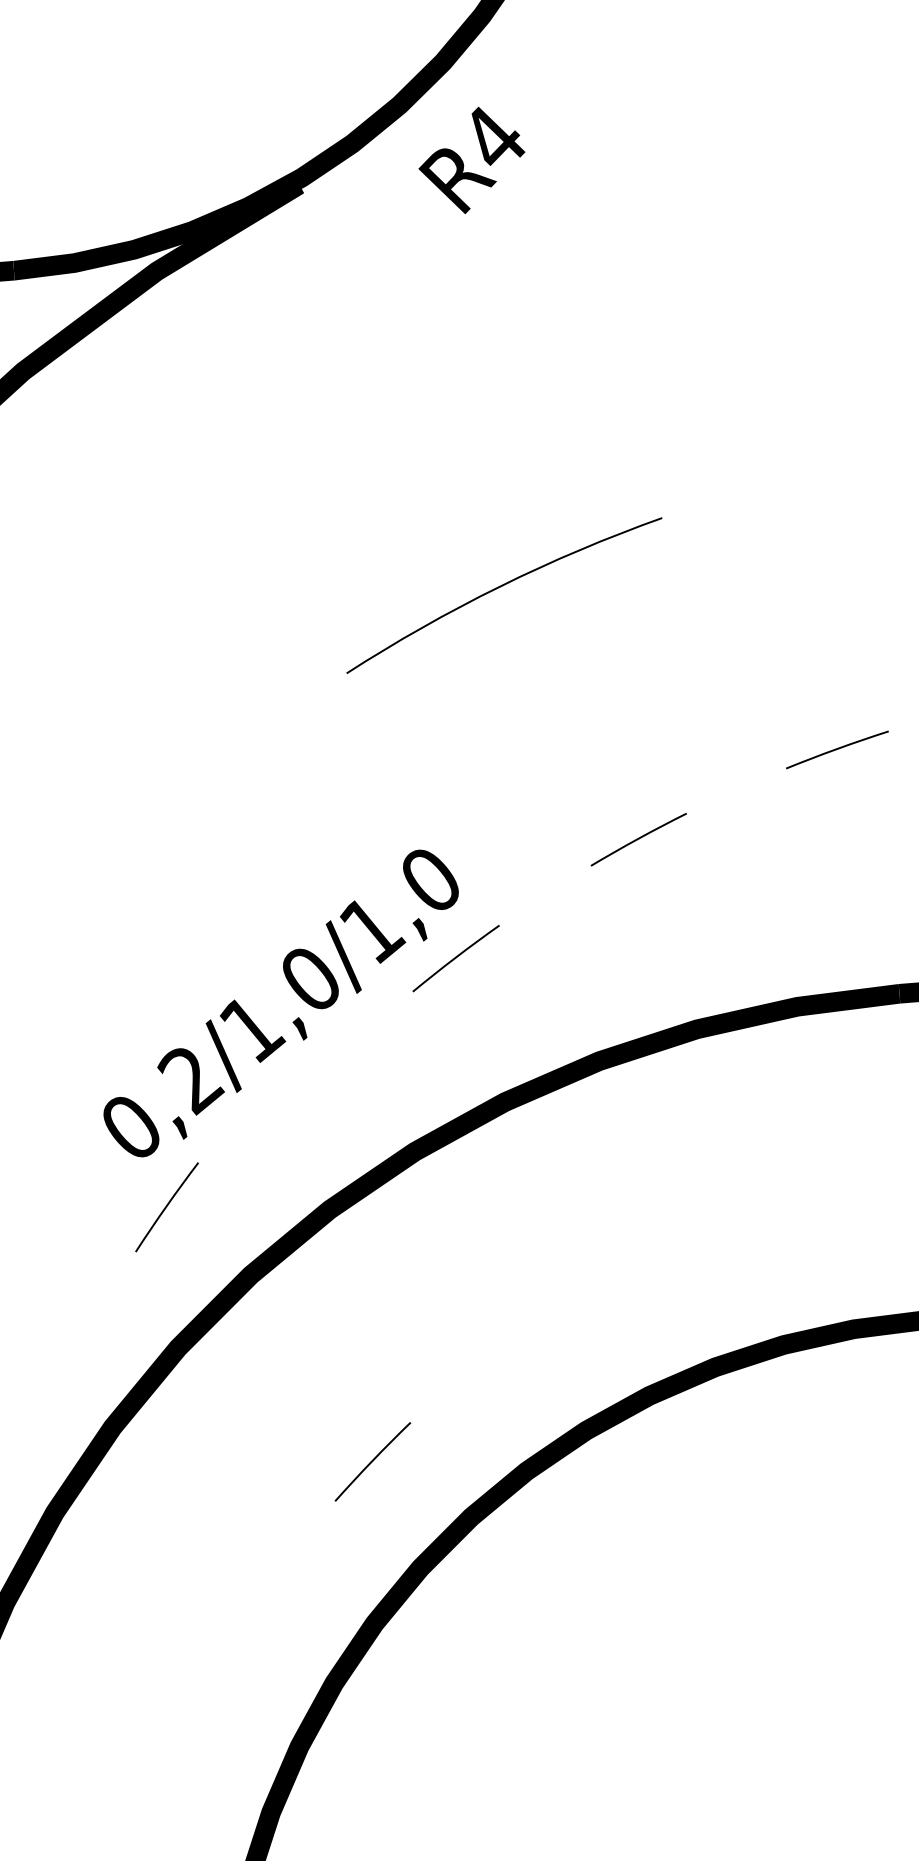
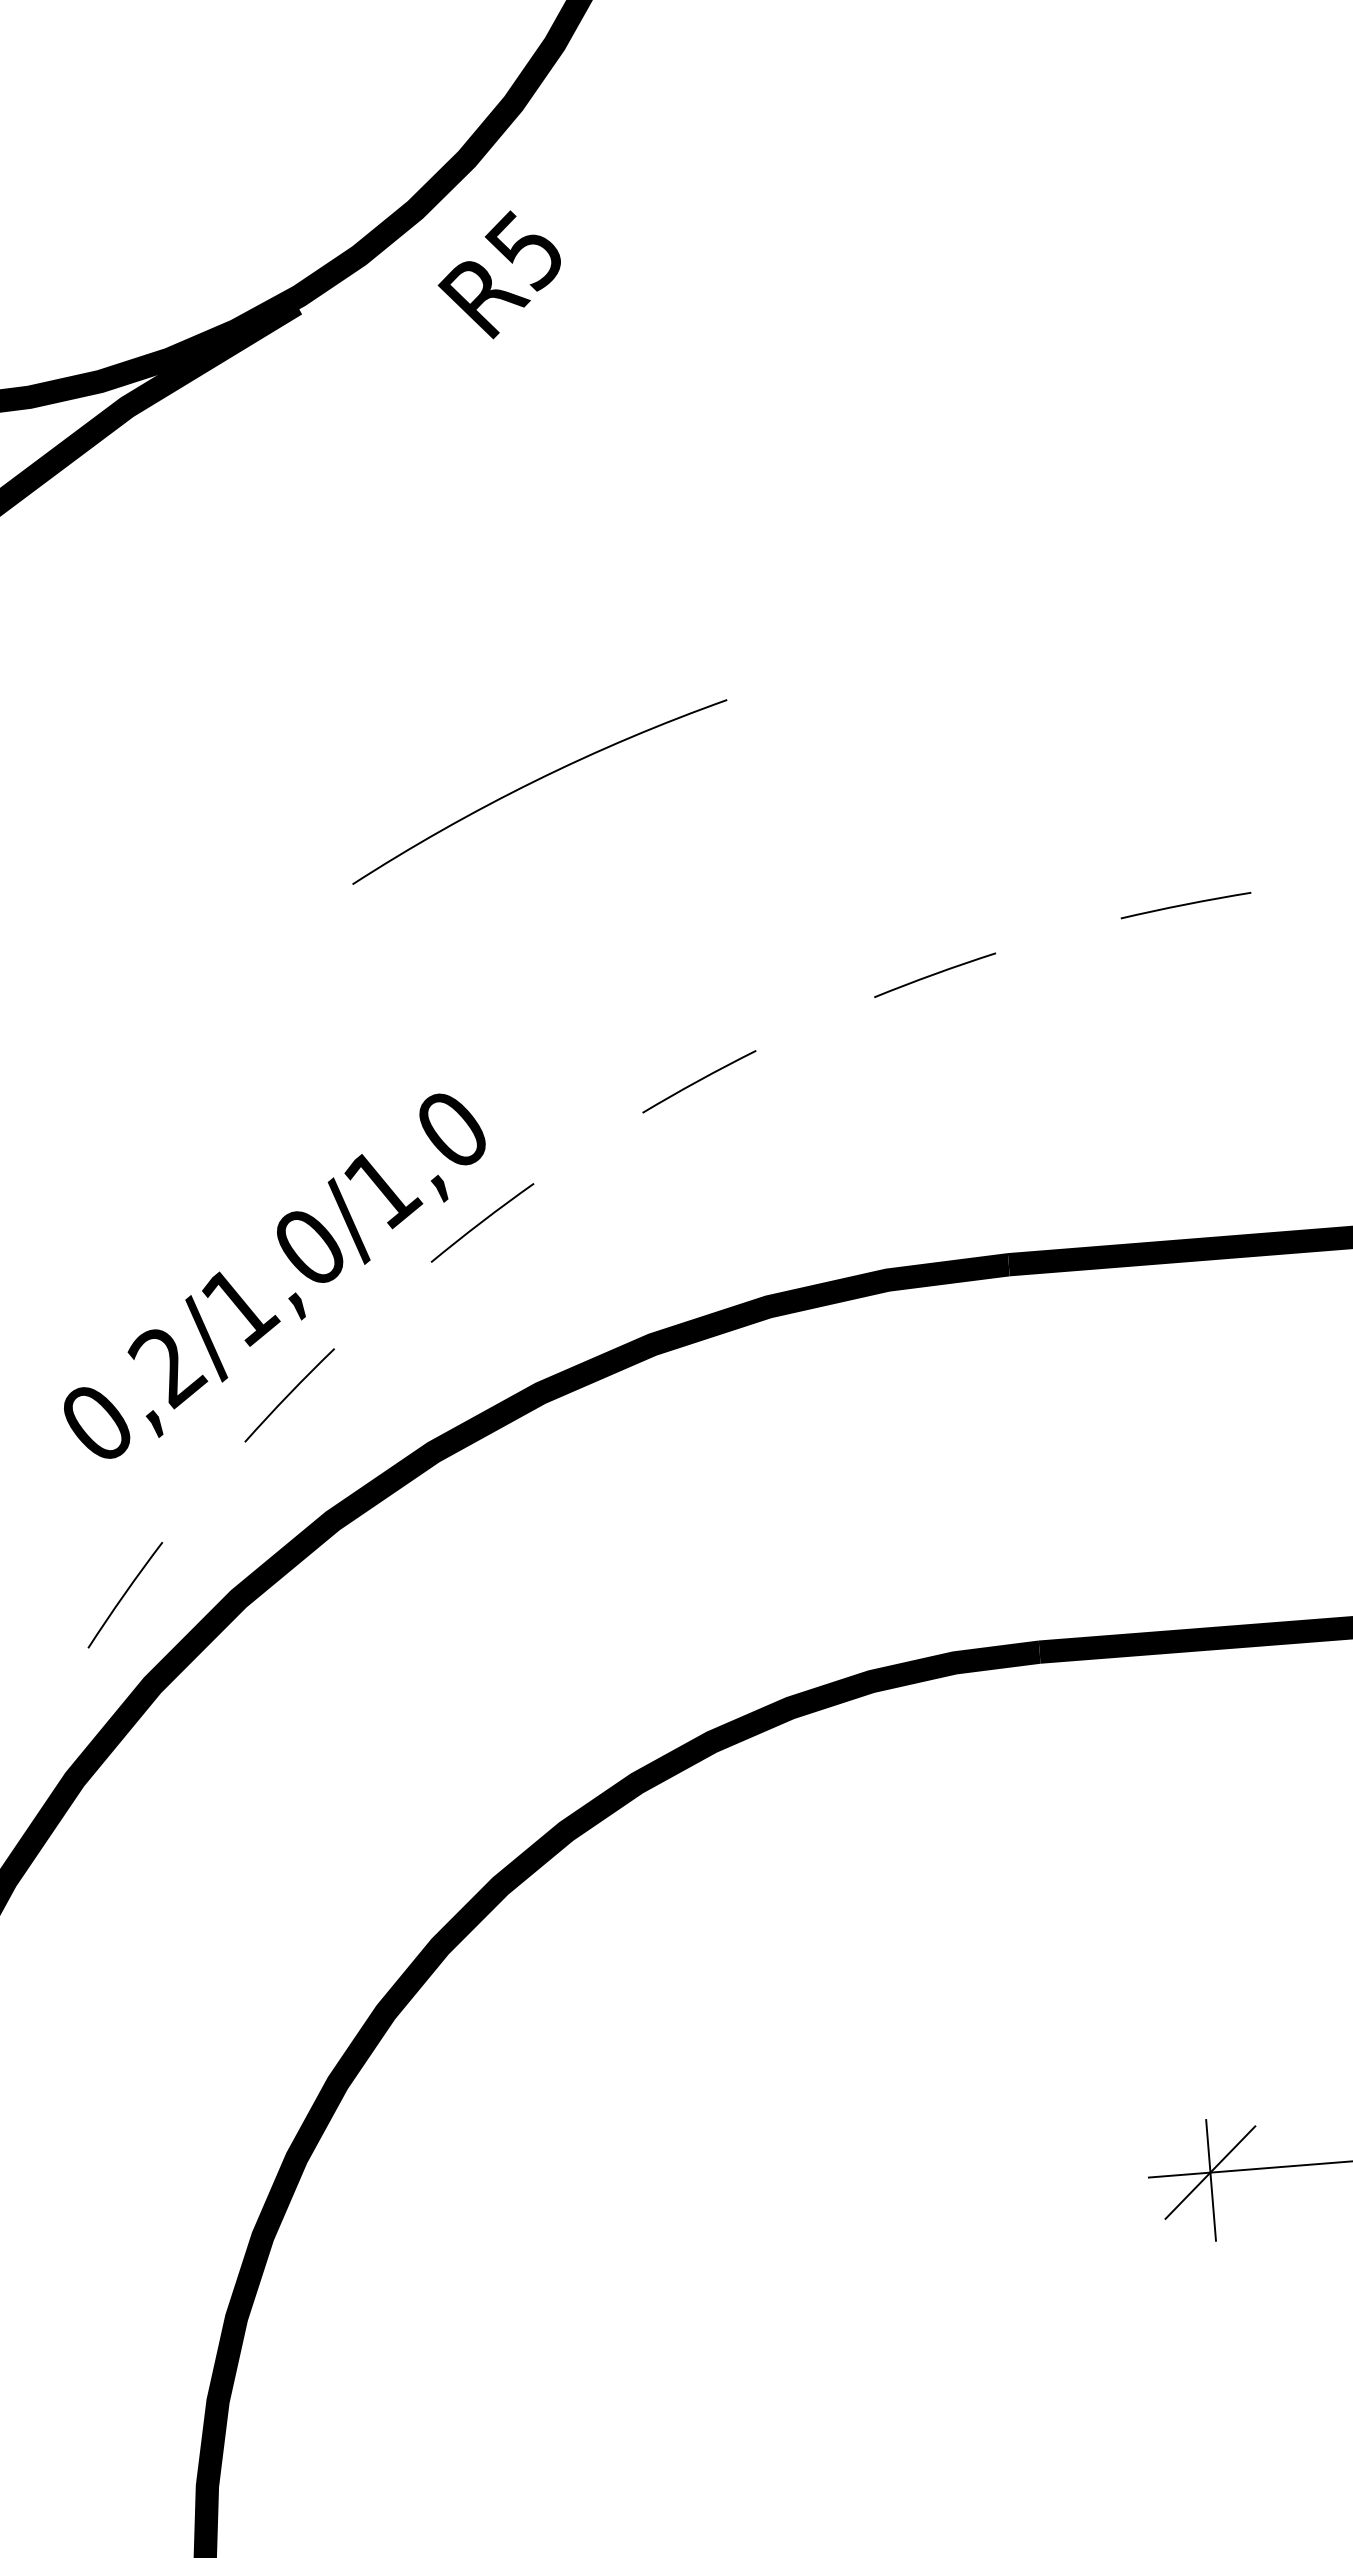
text: (491, 139) -> (524, 250), R4 -> R5
arc: (167, 1206) -> (125, 1594), moved
arc: (372, 1461) -> (289, 1395), moved

